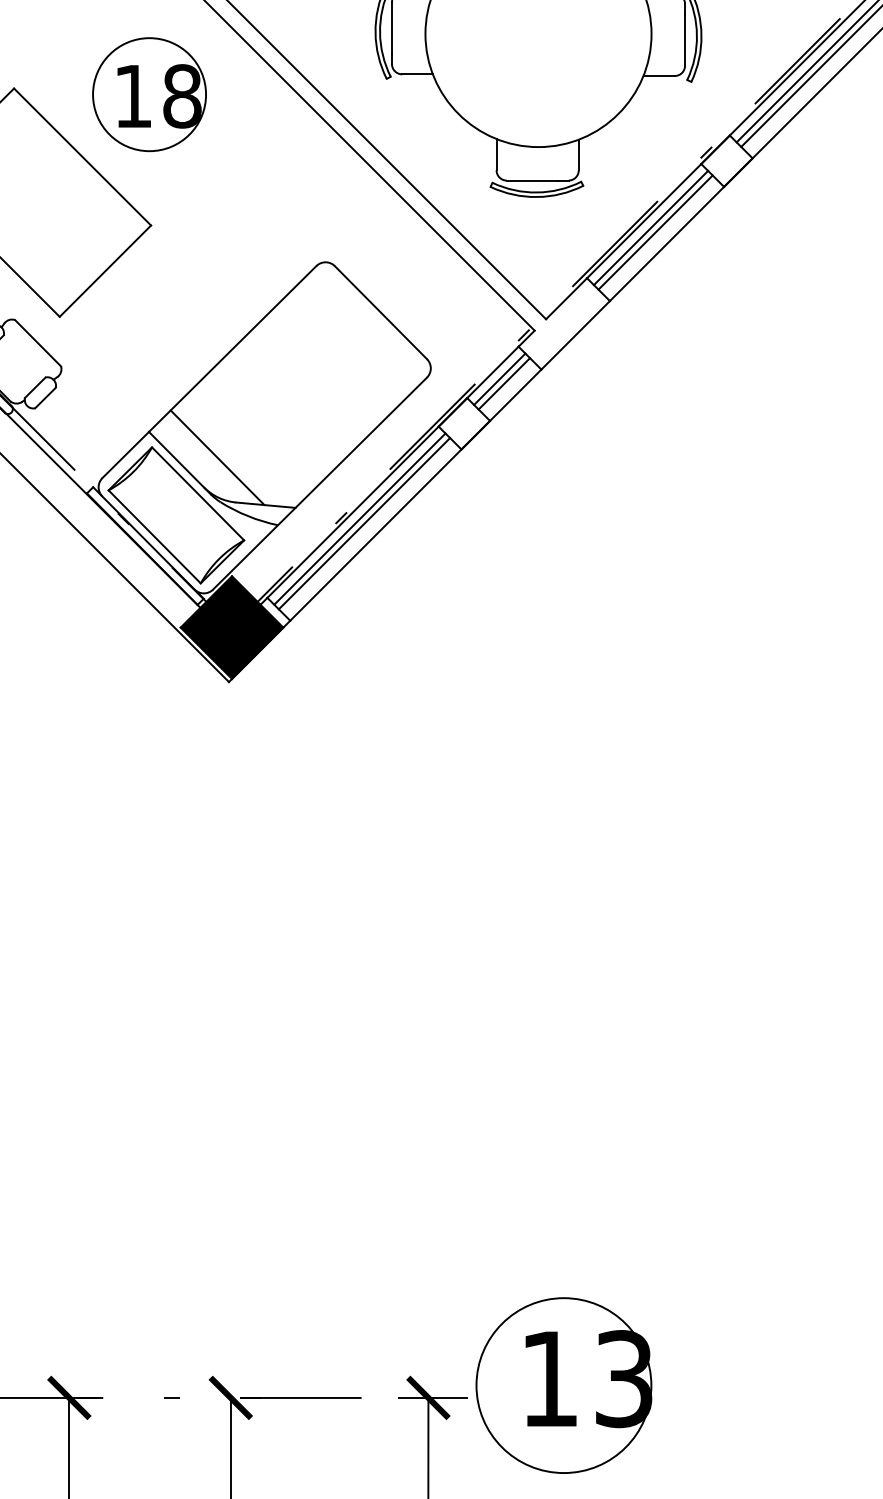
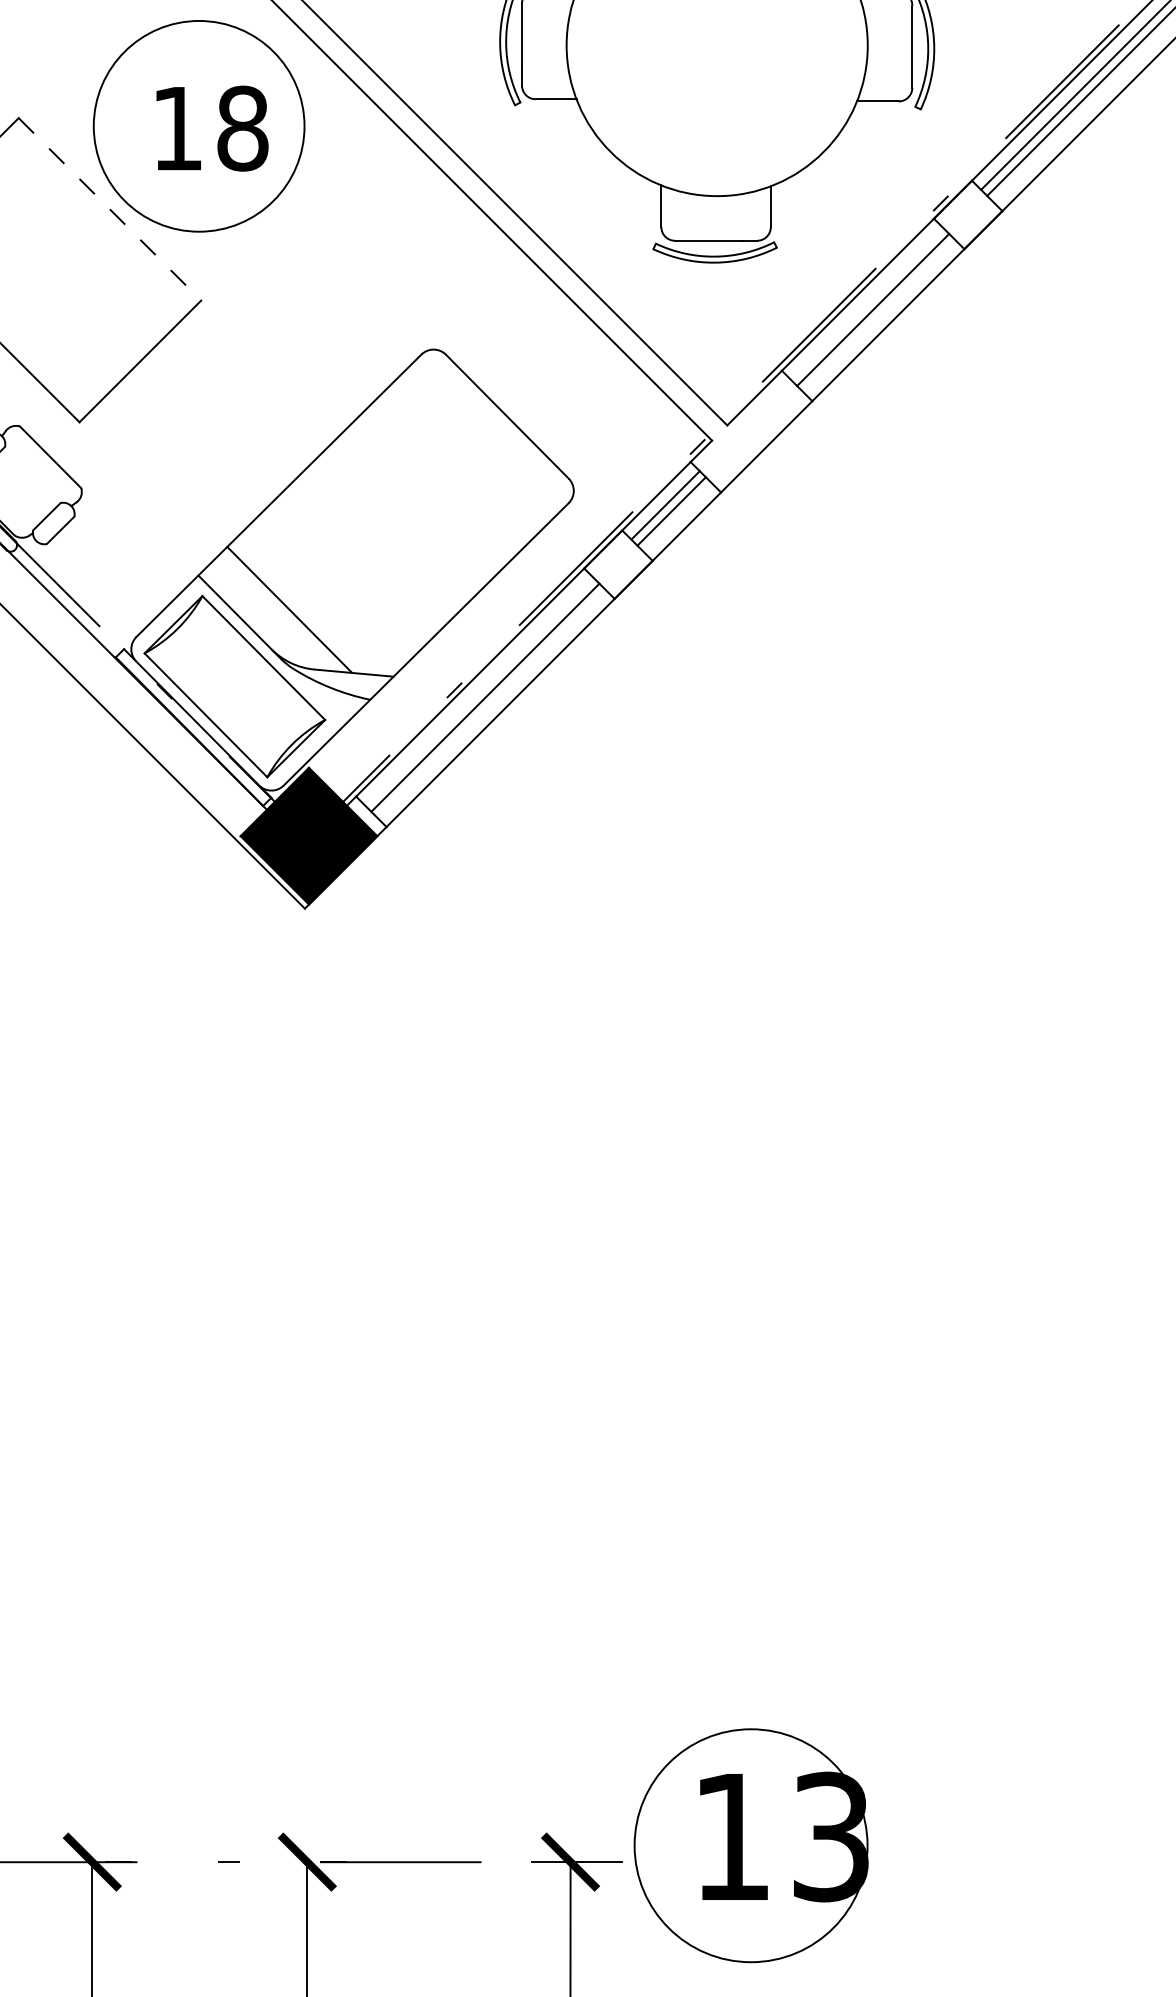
circle: (149, 94) -> (198, 126), size x1.4
line: (82, 157) -> (110, 209), solid -> dashed
line: (651, 227) -> (867, 303), removed
line: (360, 519) -> (479, 691), removed

